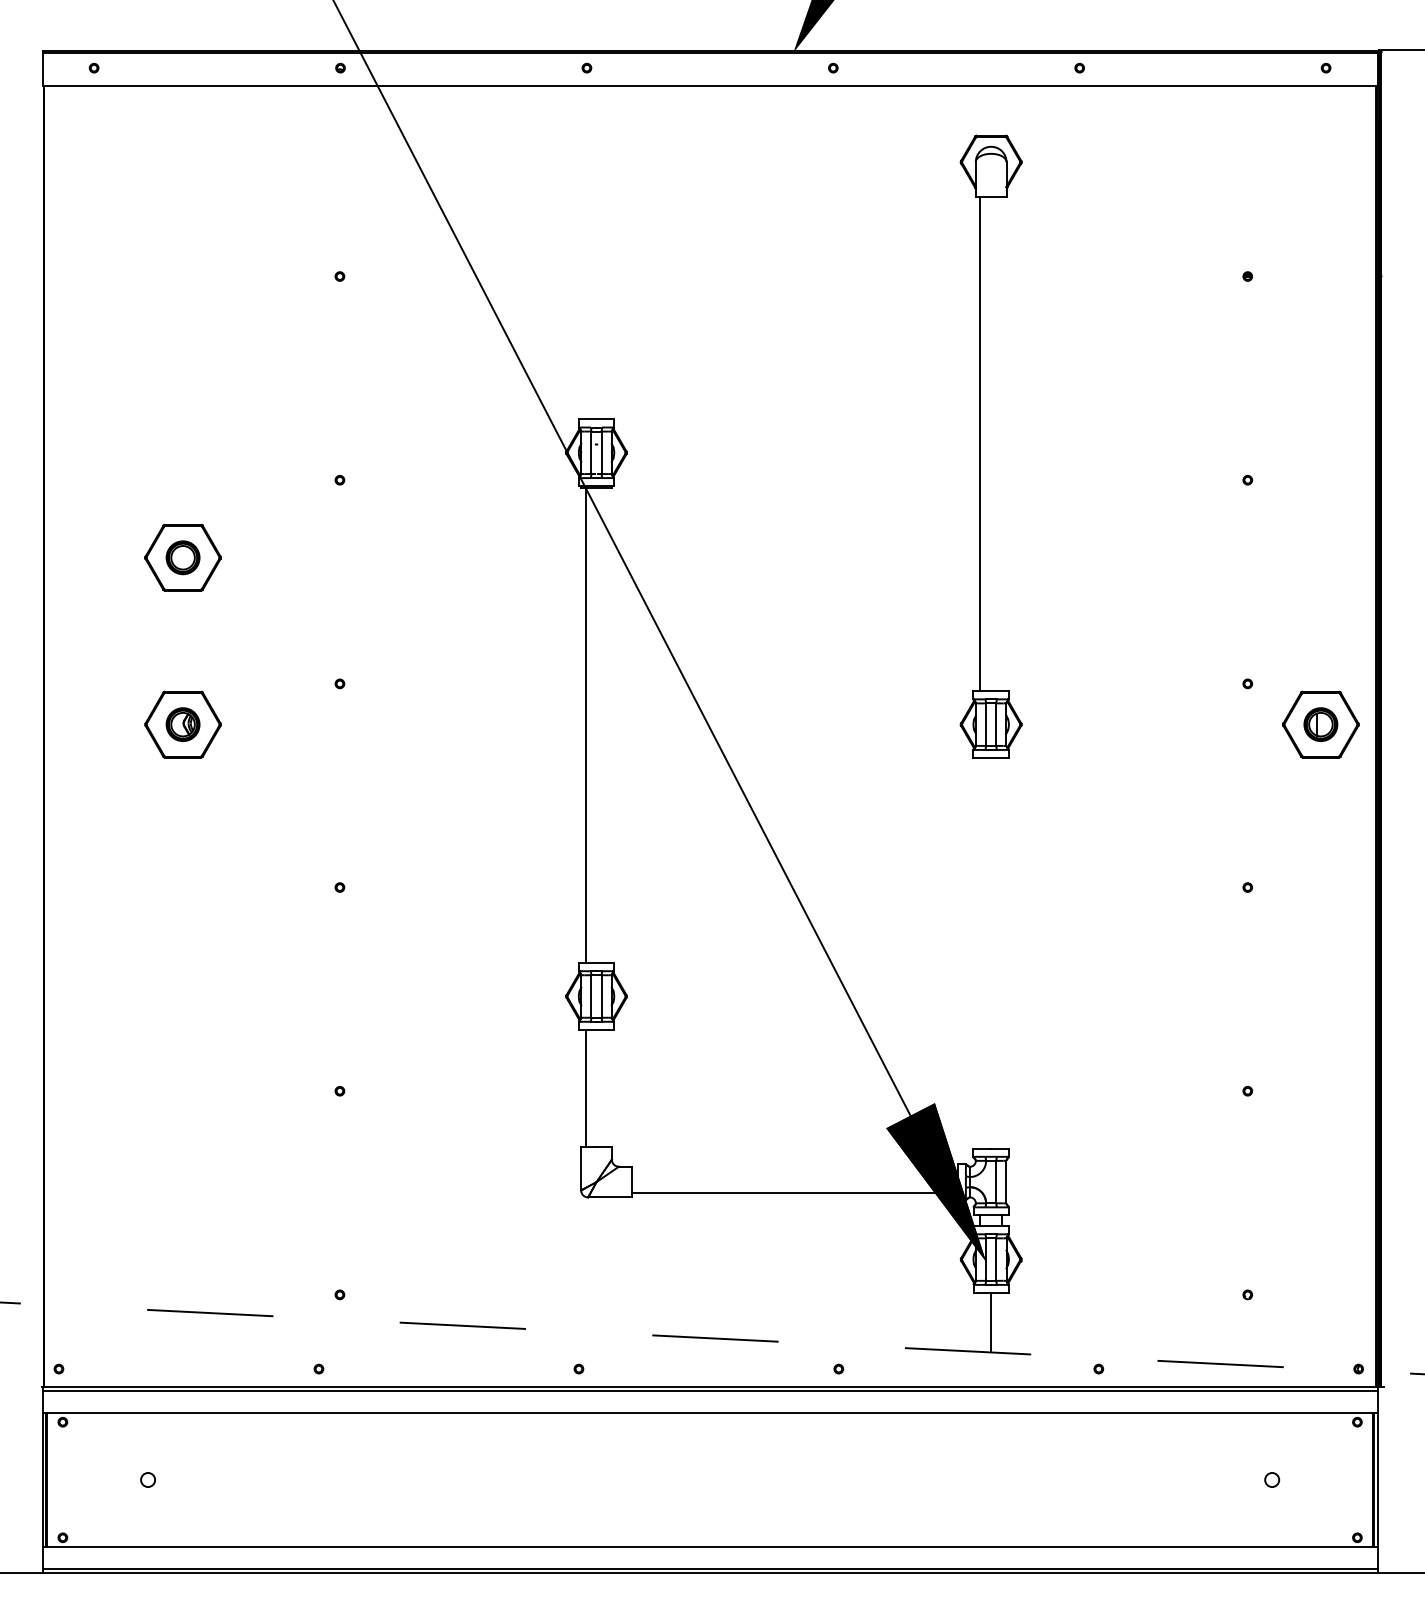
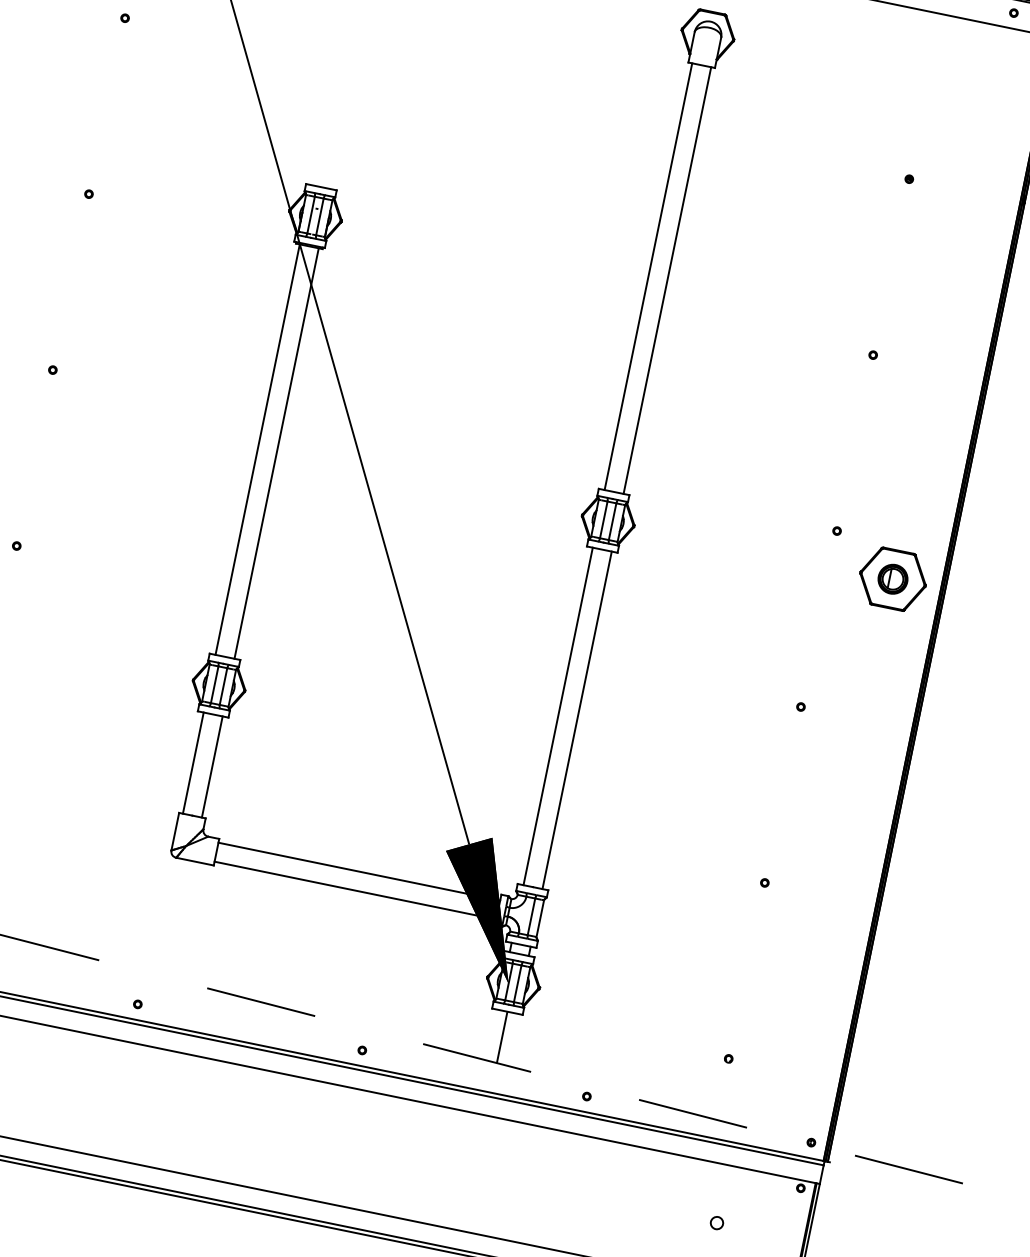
line: (1002, 444) -> (667, 280), added
line: (607, 725) -> (276, 453), added
line: (980, 953) -> (558, 716), added
line: (1002, 953) -> (577, 720), added
line: (607, 1087) -> (212, 766), added
line: (794, 1171) -> (359, 871), added

